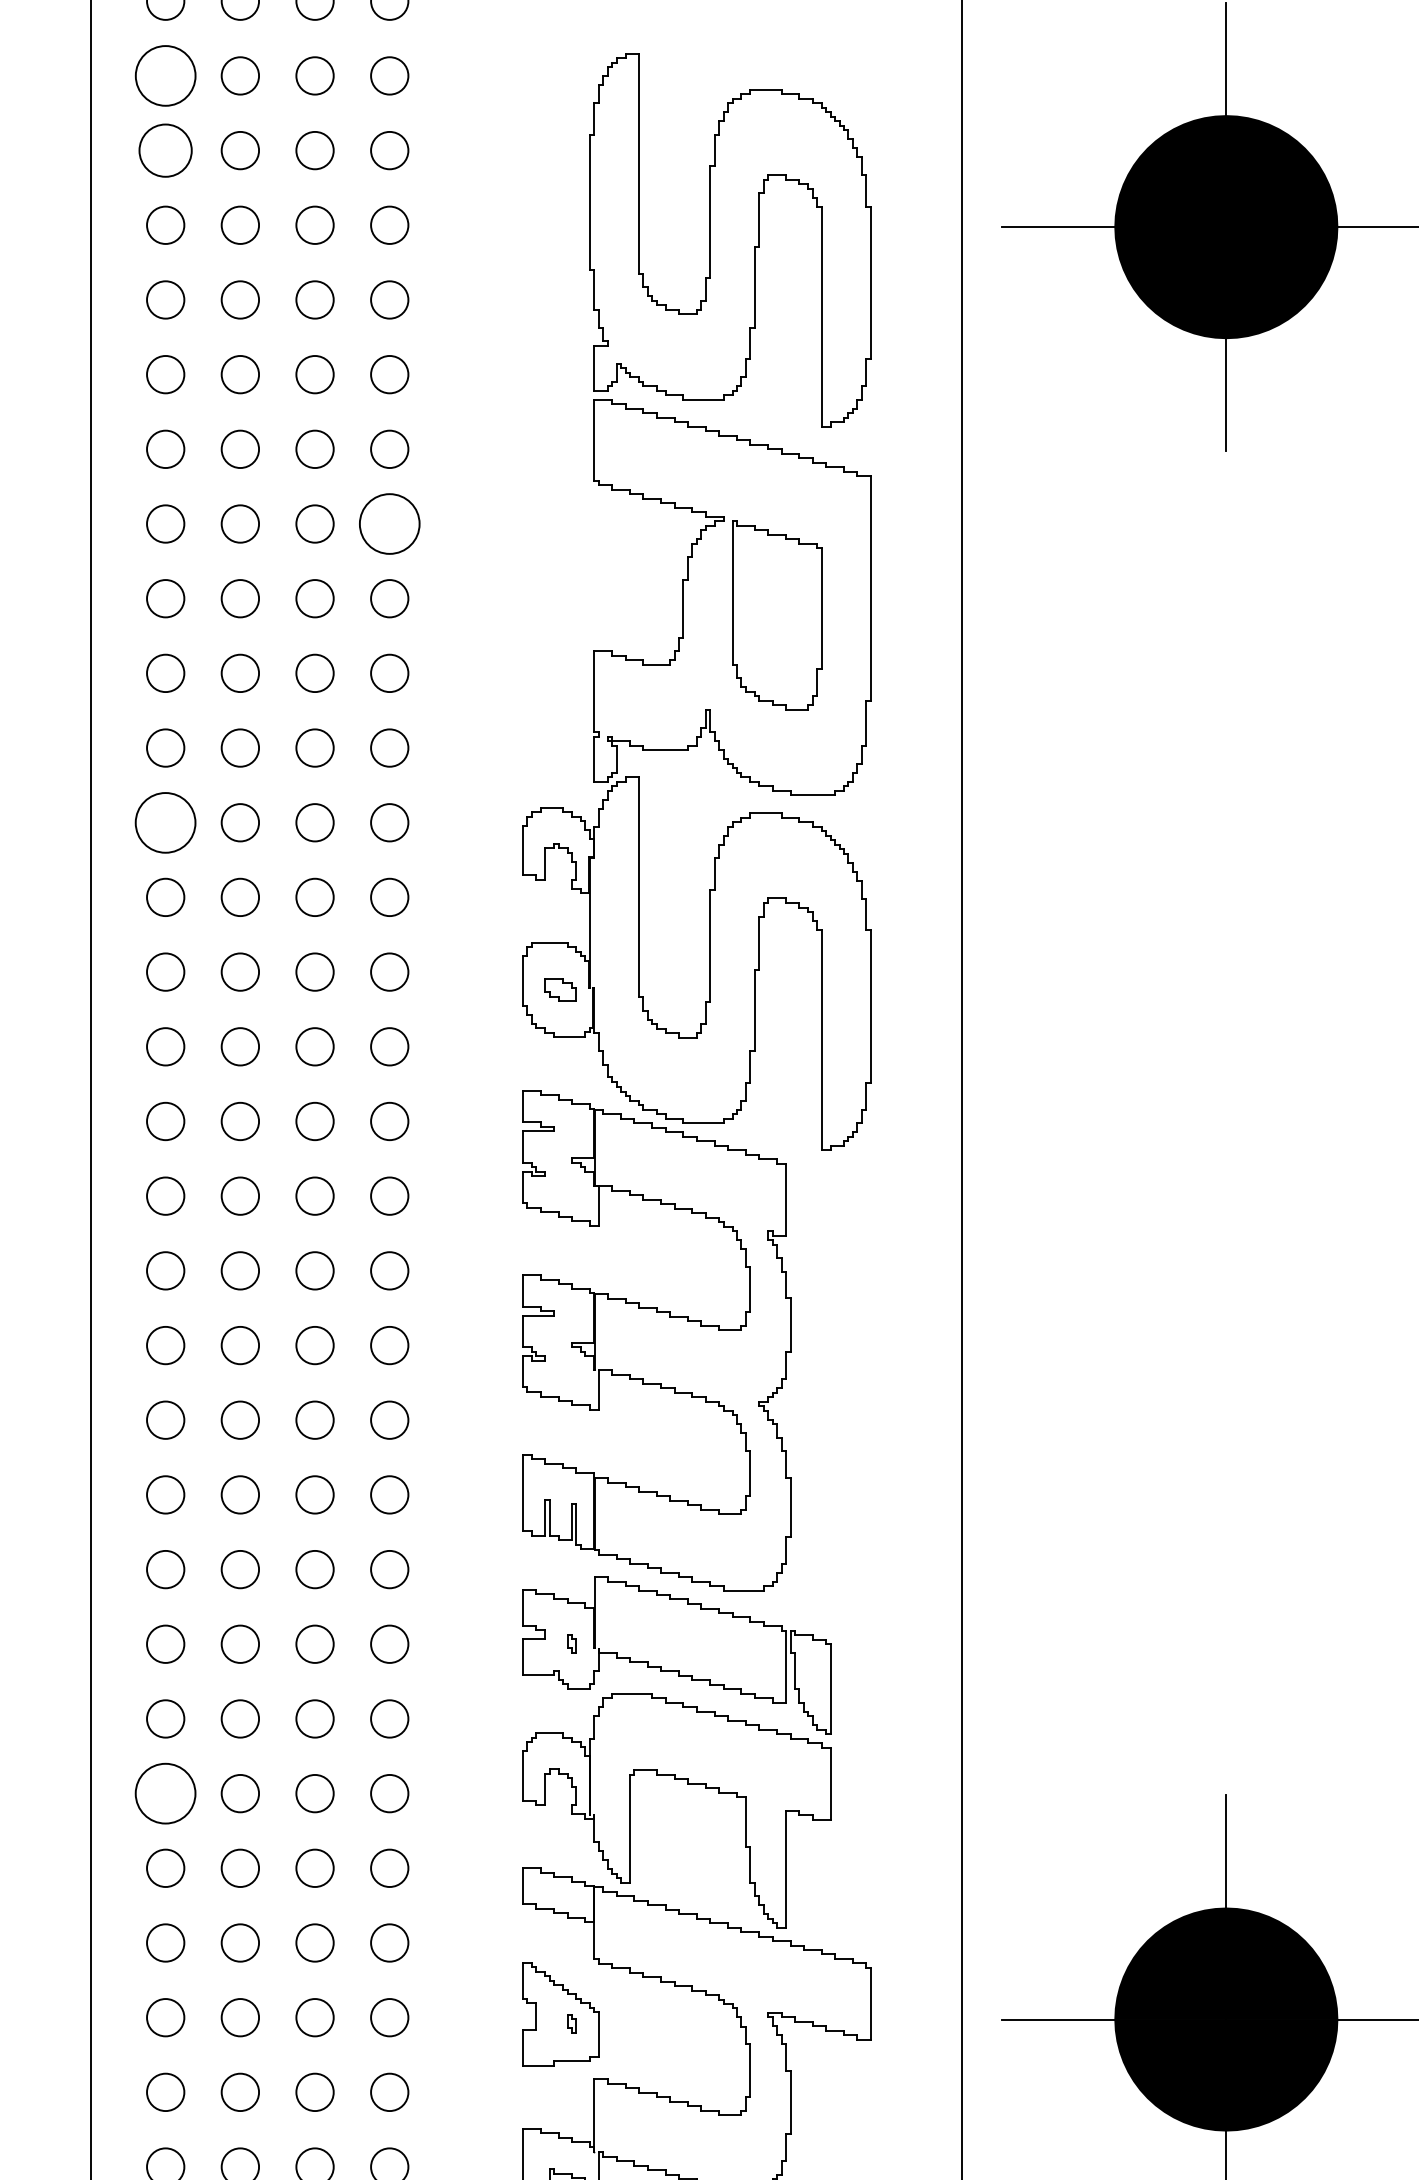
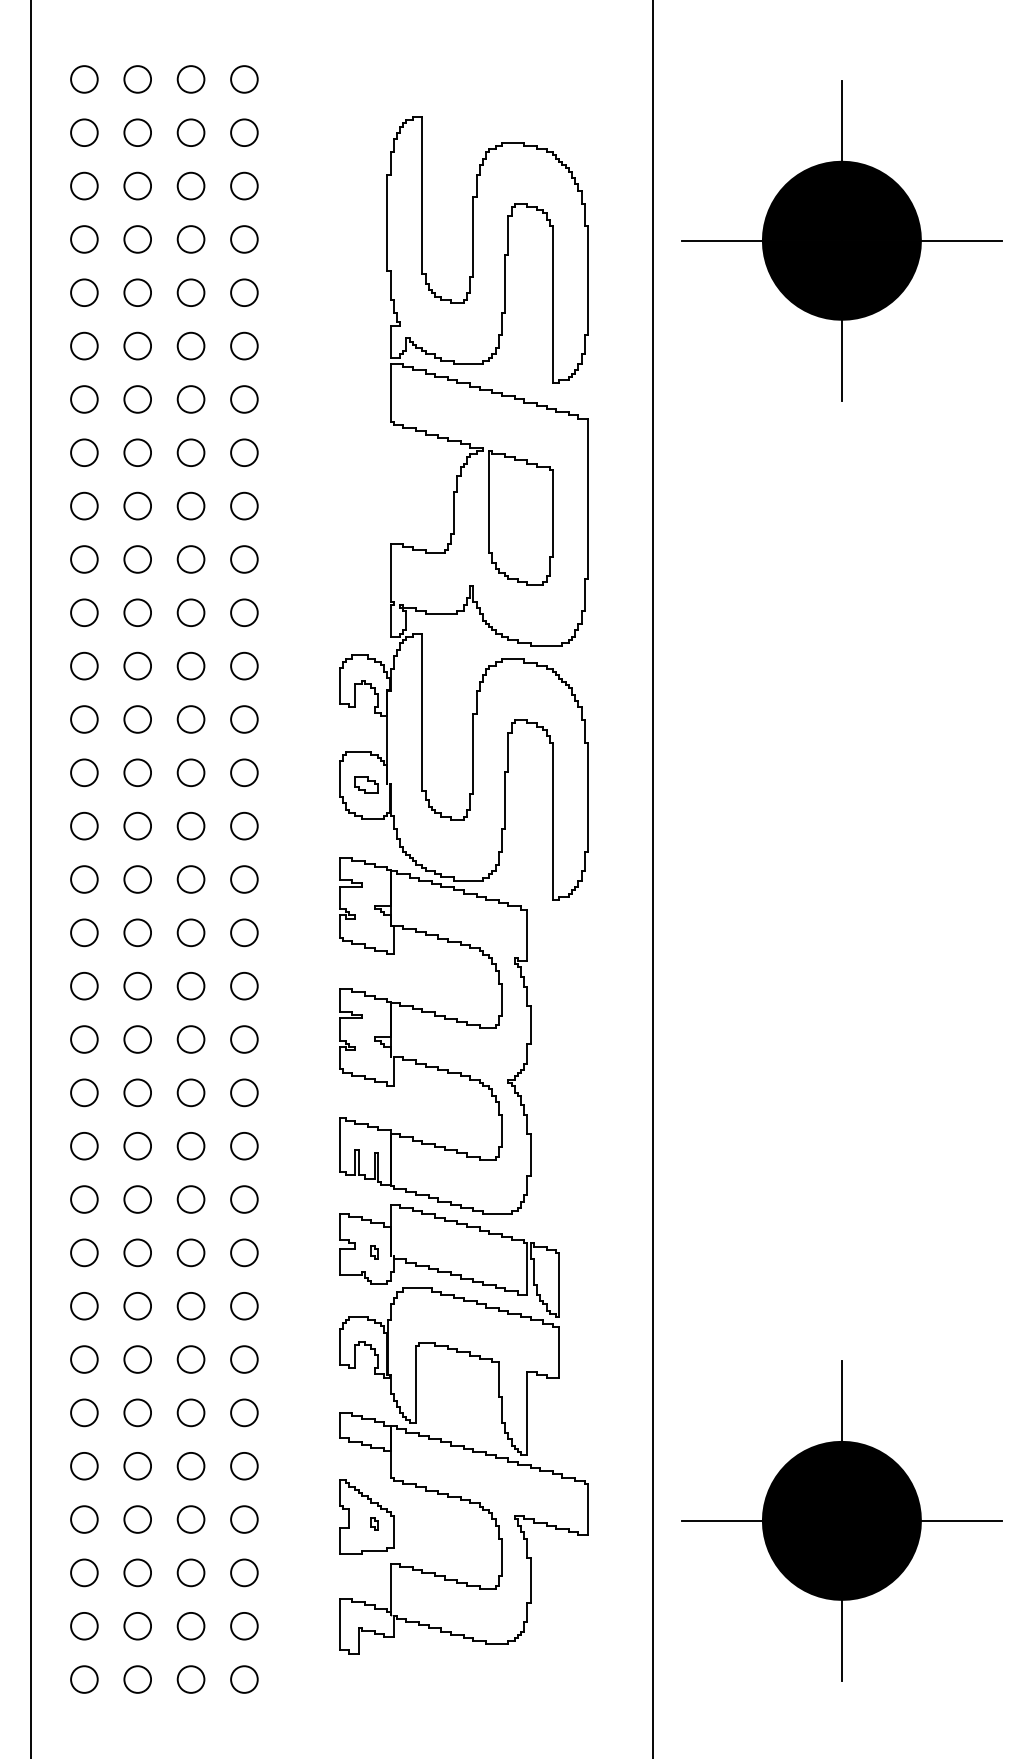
circle: (165, 75) -> (84, 132), size x0.62
circle: (165, 149) -> (84, 185), size x0.71
circle: (389, 523) -> (244, 452), size x0.62
circle: (165, 821) -> (84, 665), size x0.62
circle: (165, 1793) -> (84, 1359), size x0.62

